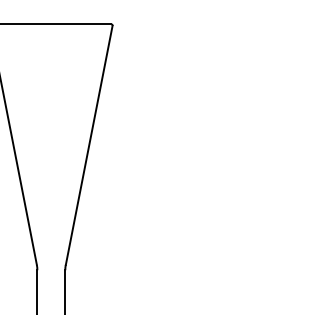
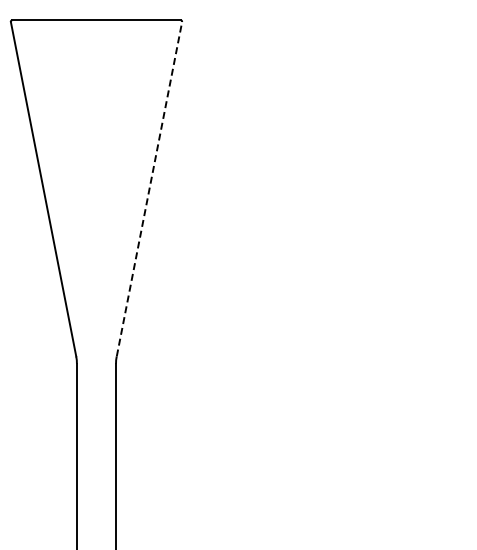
line: (89, 144) -> (149, 188), solid -> dashed

